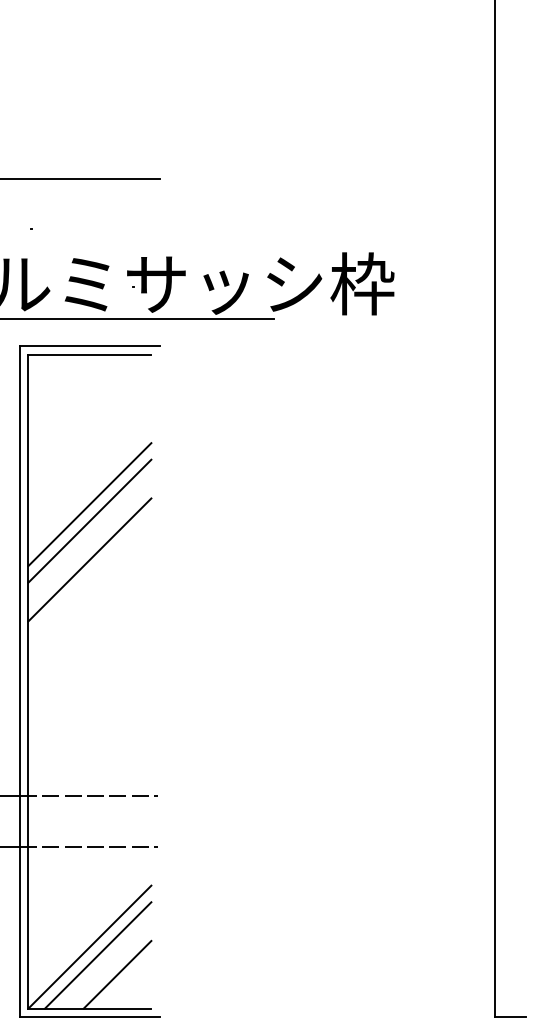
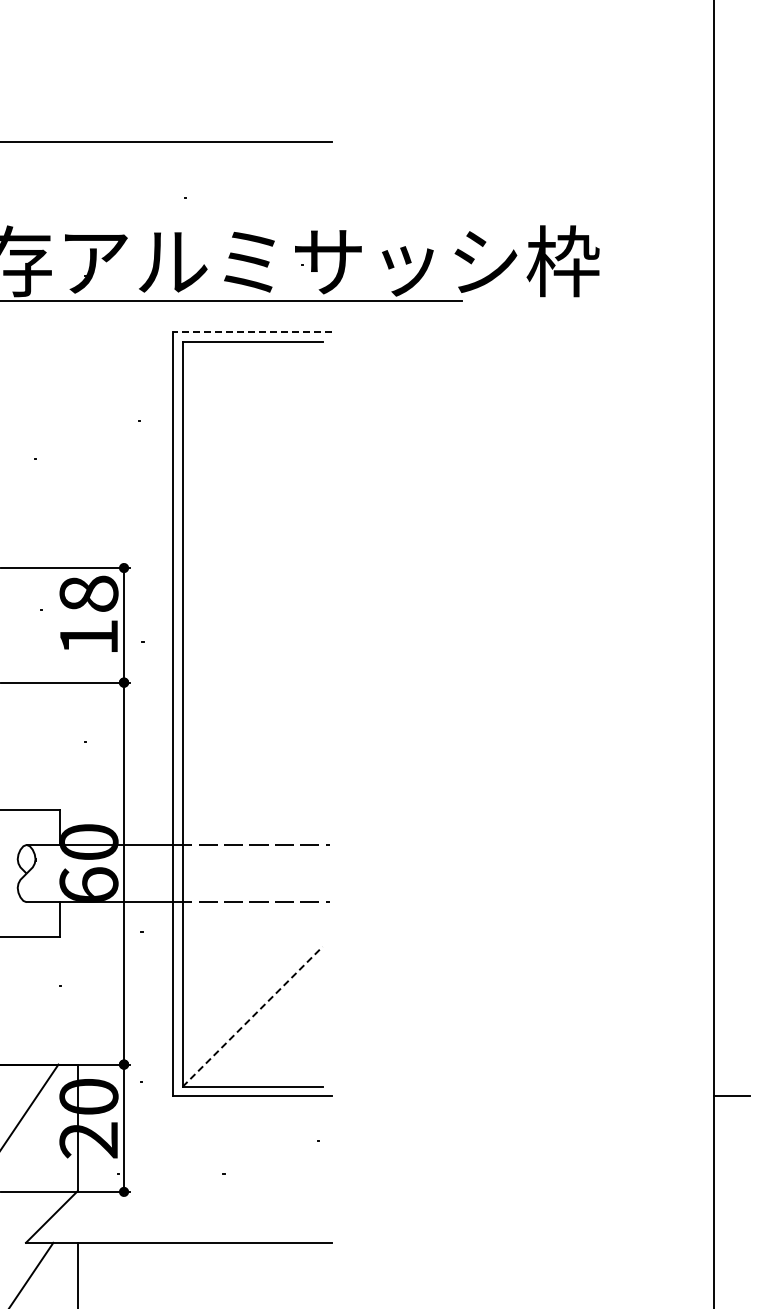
line: (89, 346) -> (252, 332), solid -> dashed
line: (89, 504) -> (252, 512), removed
line: (89, 521) -> (252, 531), removed
line: (89, 559) -> (252, 575), removed
line: (89, 946) -> (252, 1016), solid -> dashed
line: (97, 954) -> (261, 1025), removed
line: (117, 974) -> (283, 1047), removed

